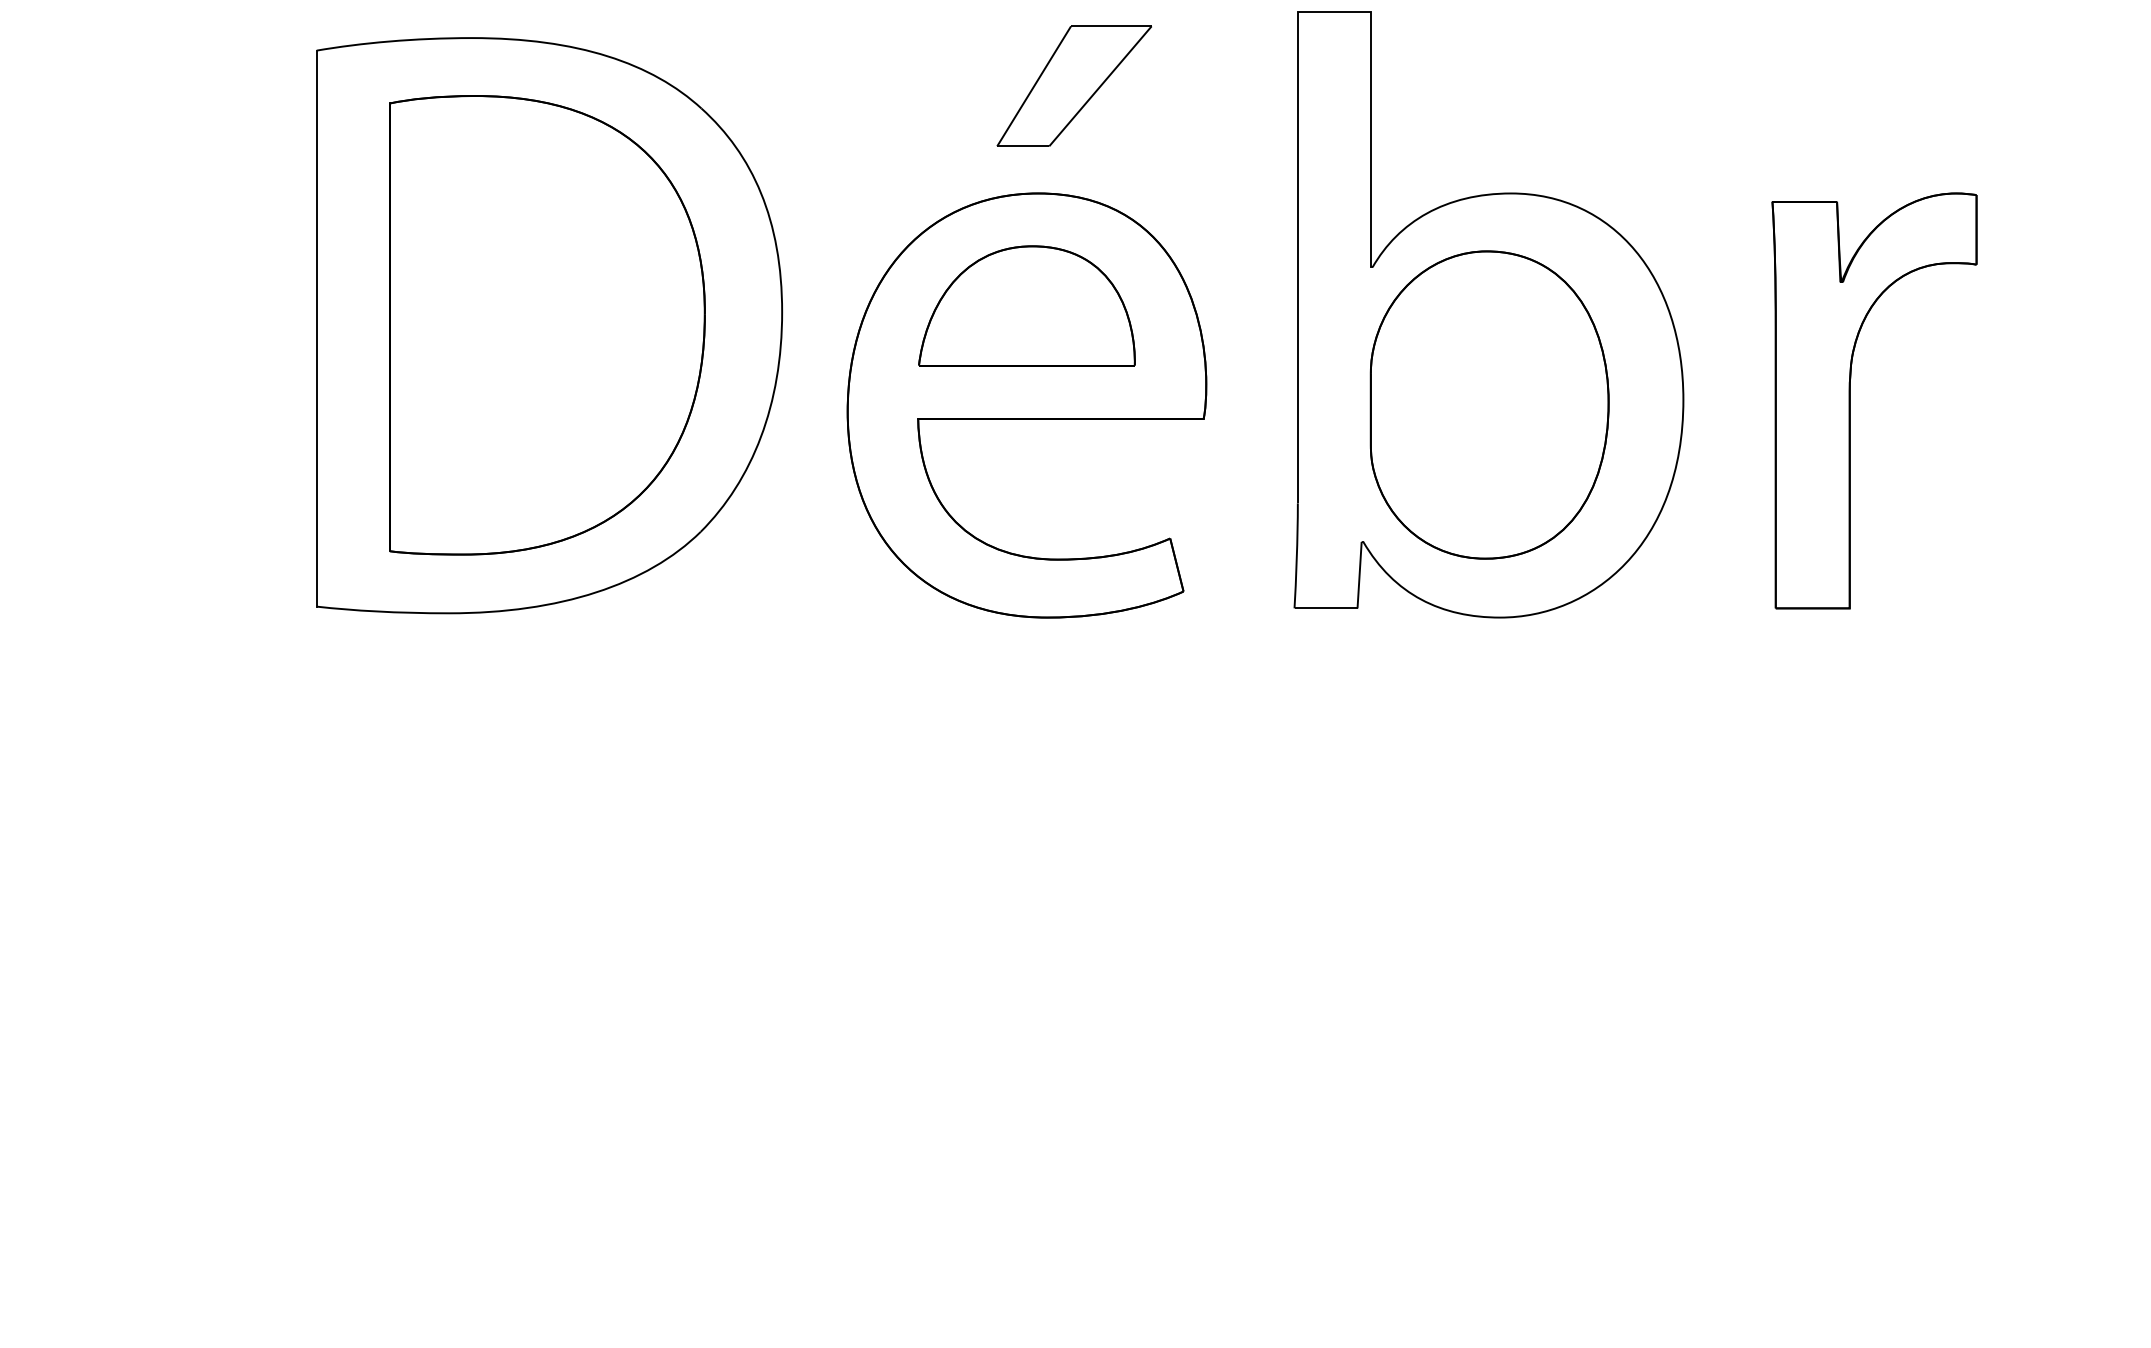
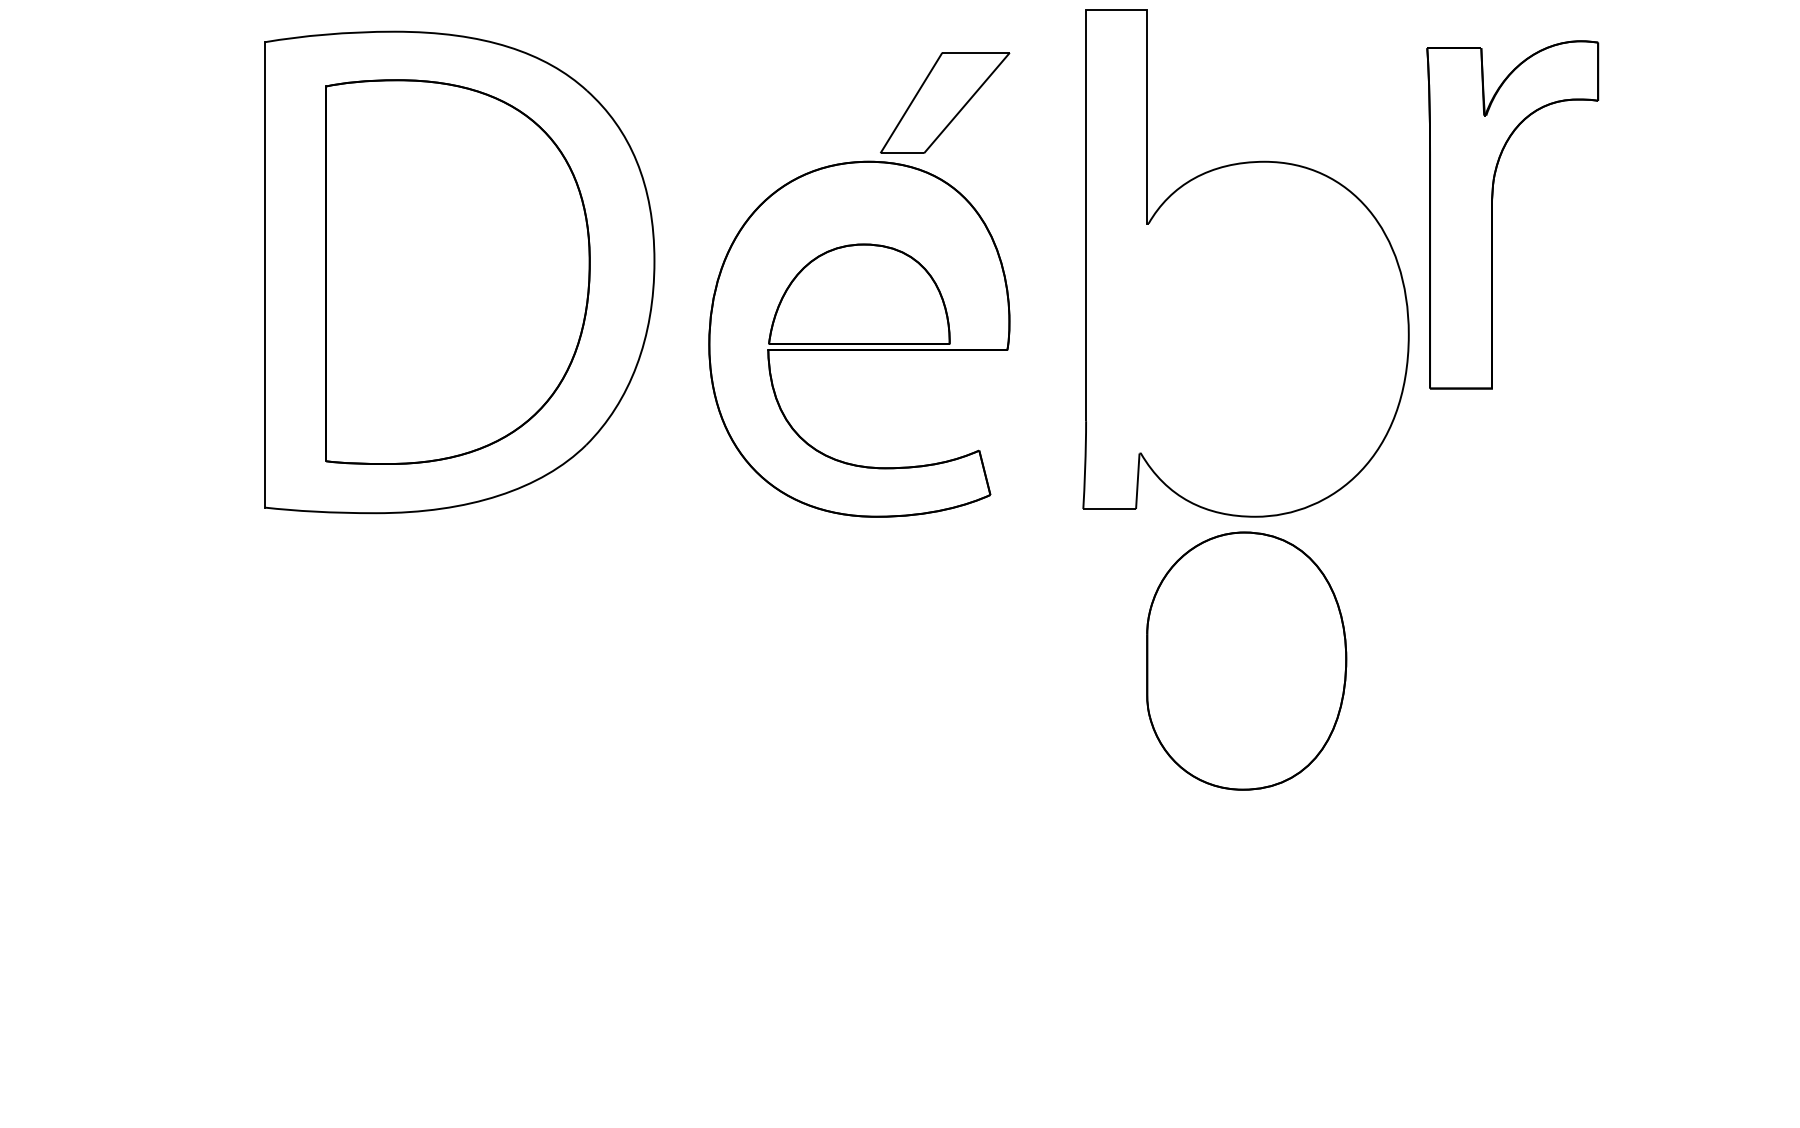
part: (1073, 85) -> (944, 102), moved
part: (1026, 305) -> (858, 294), moved
part: (1850, 400) -> (1492, 214), moved
part: (1489, 404) -> (1246, 660), moved

